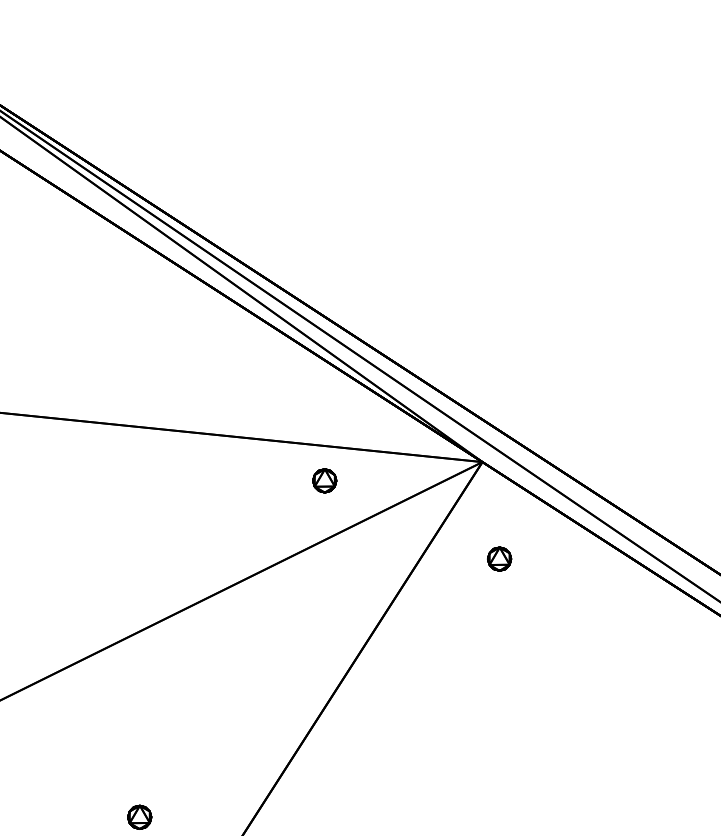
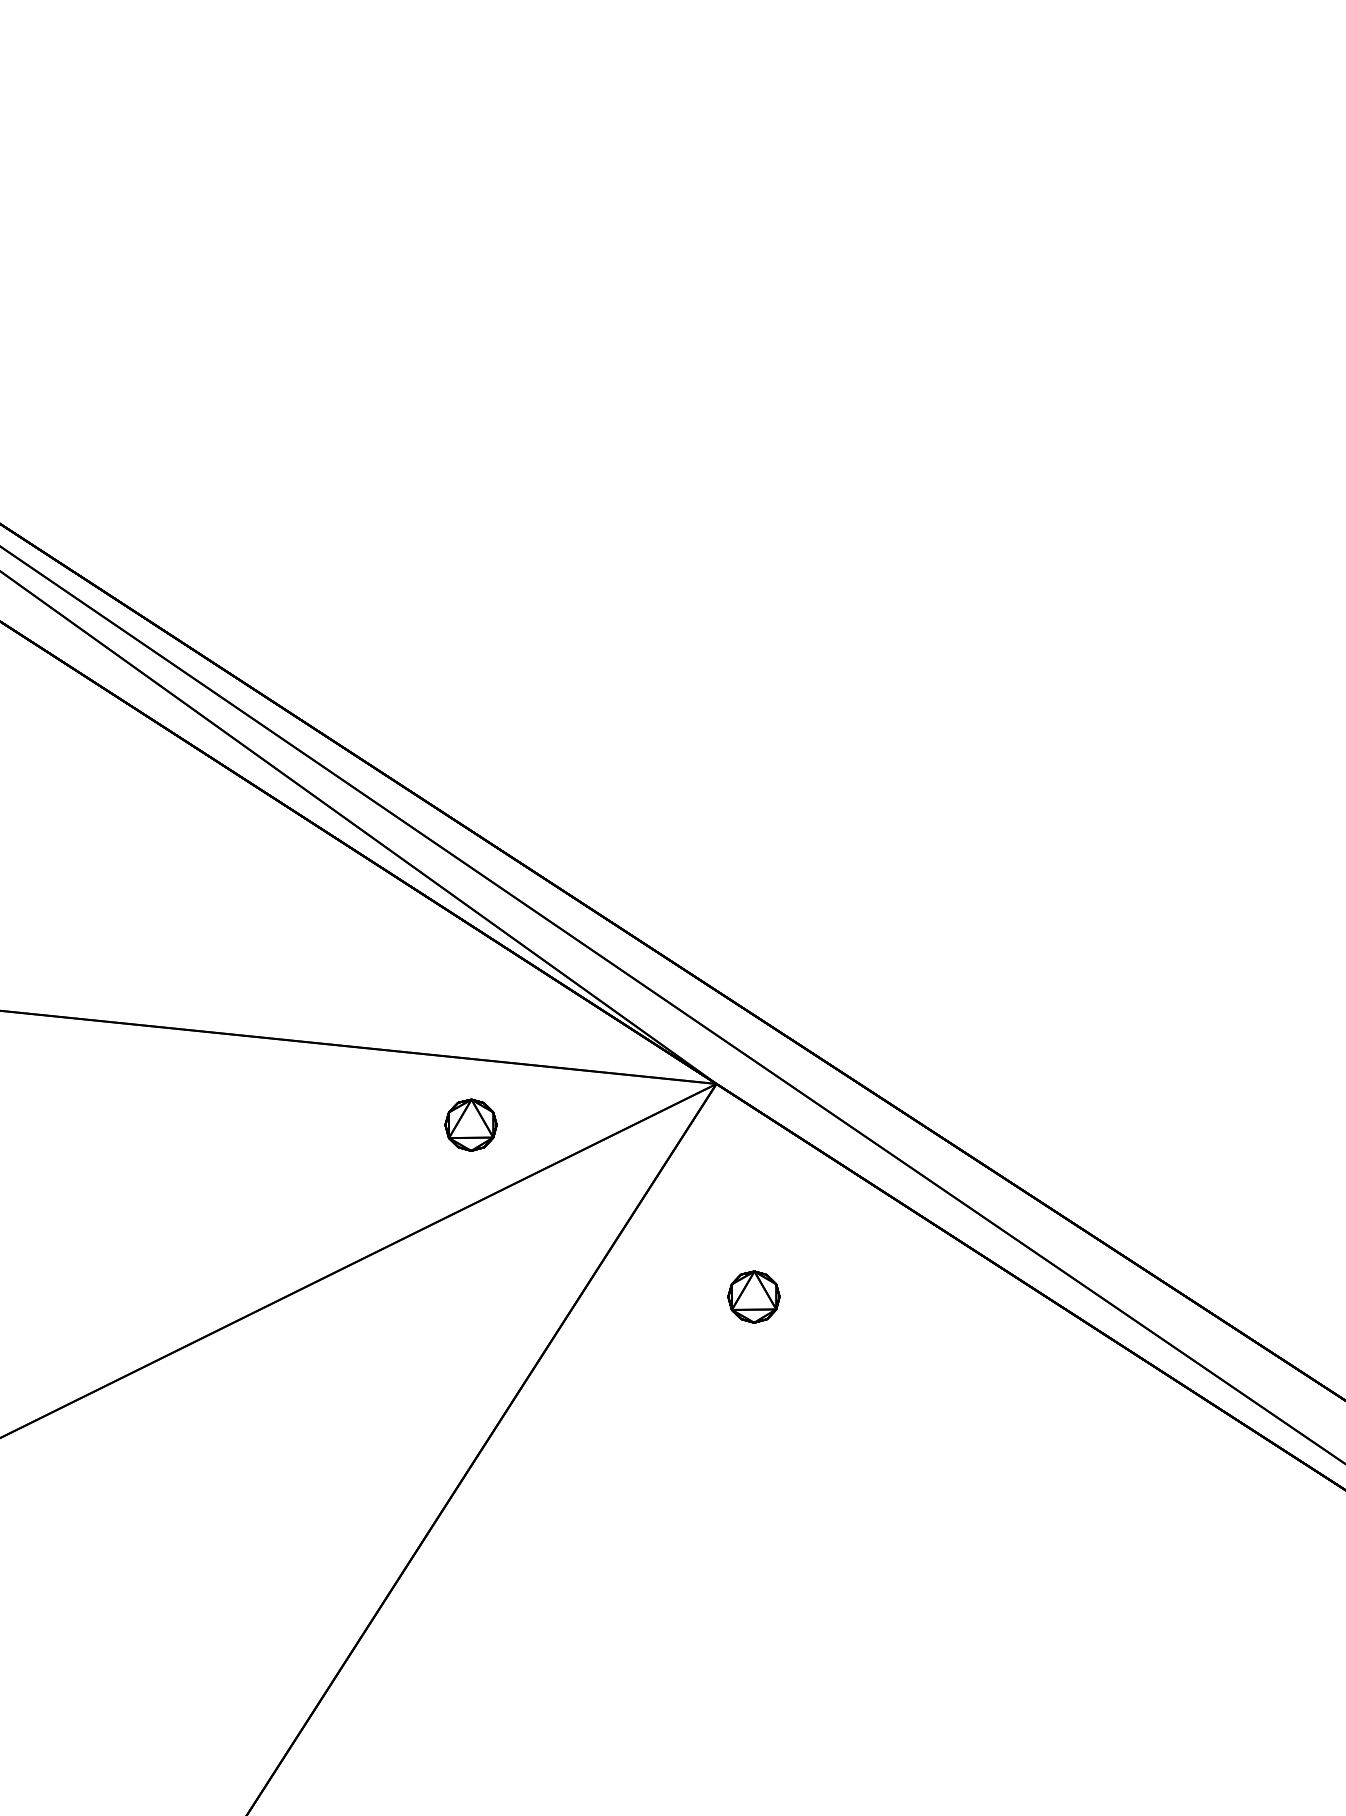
part: (324, 480) -> (470, 1124), moved

